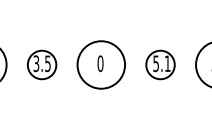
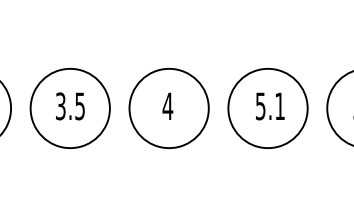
text: (100, 63) -> (167, 105), 0 -> 4
circle: (41, 64) -> (69, 107), size x1.67
circle: (160, 64) -> (267, 107), size x1.67

